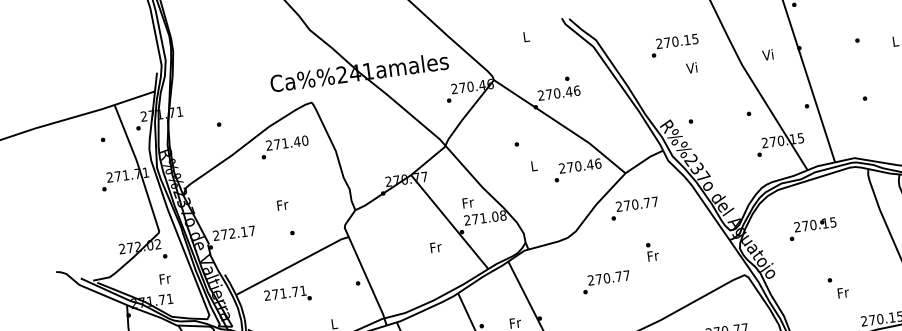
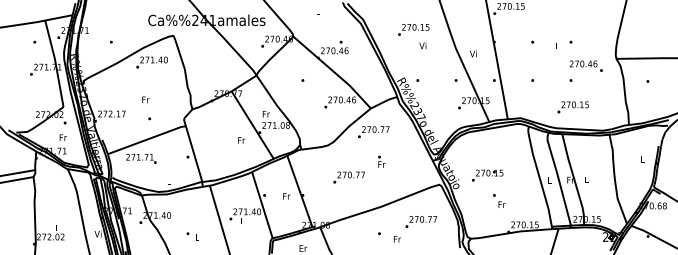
text: (767, 54) -> (473, 53), moved
text: (812, 228) -> (487, 175), moved

